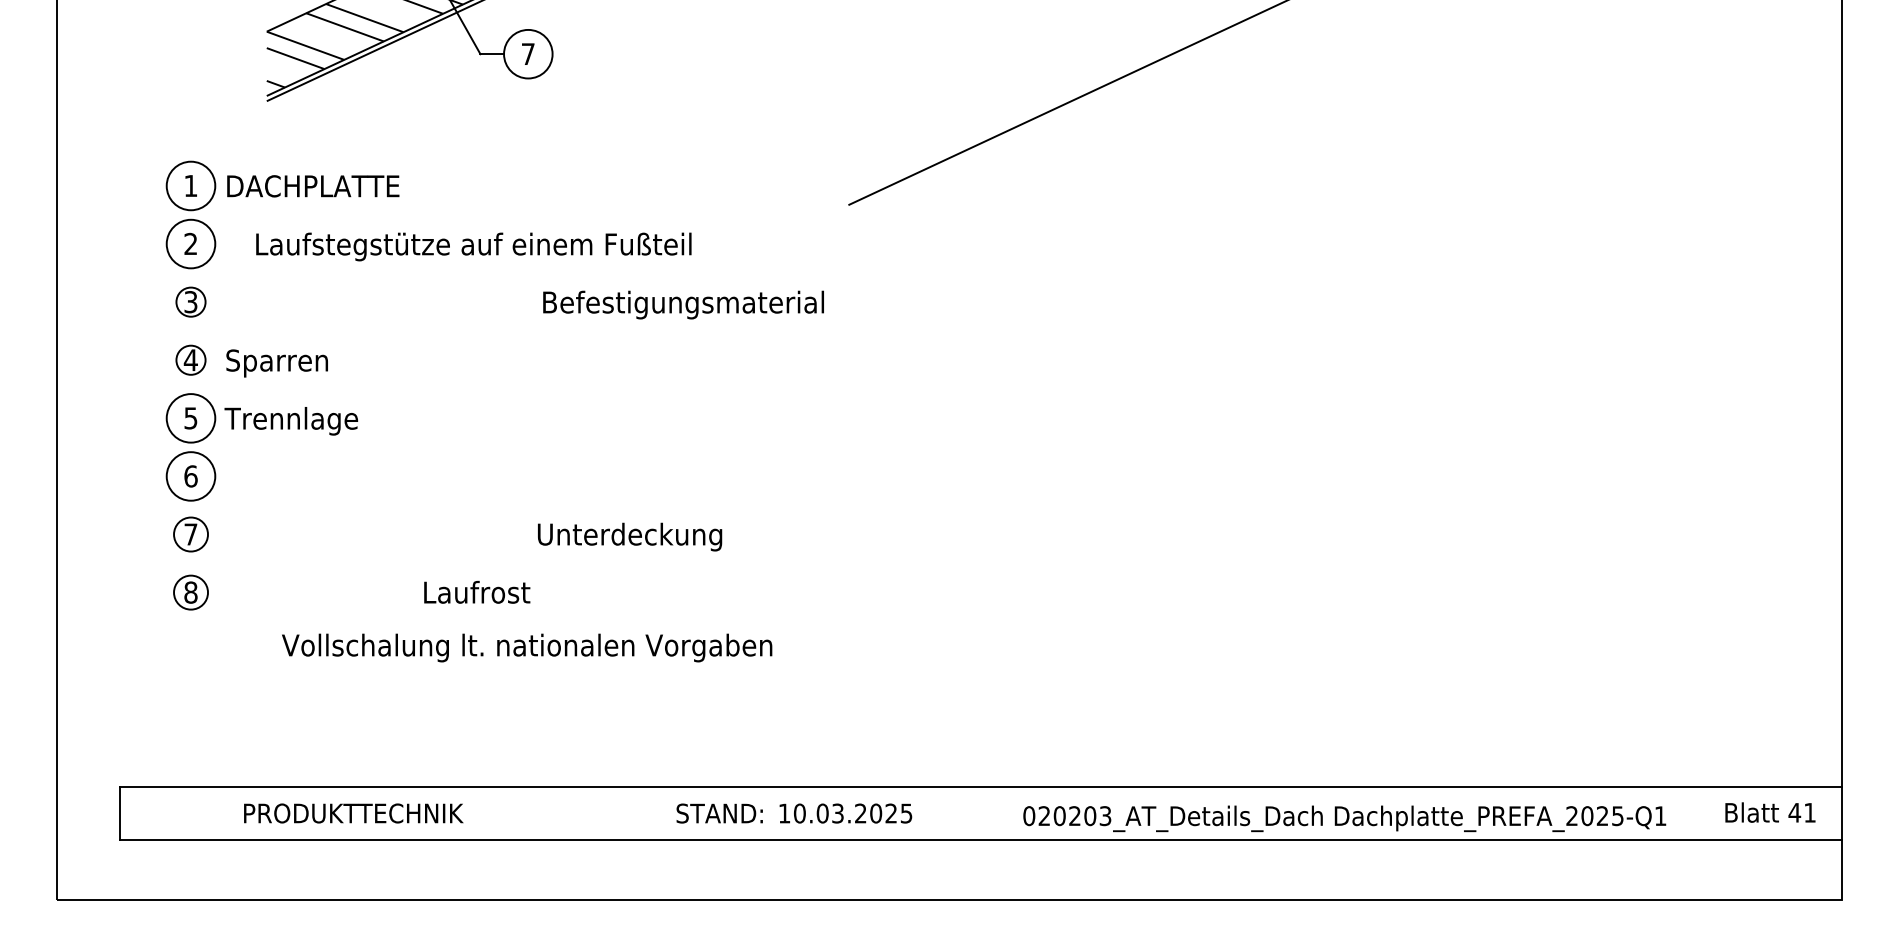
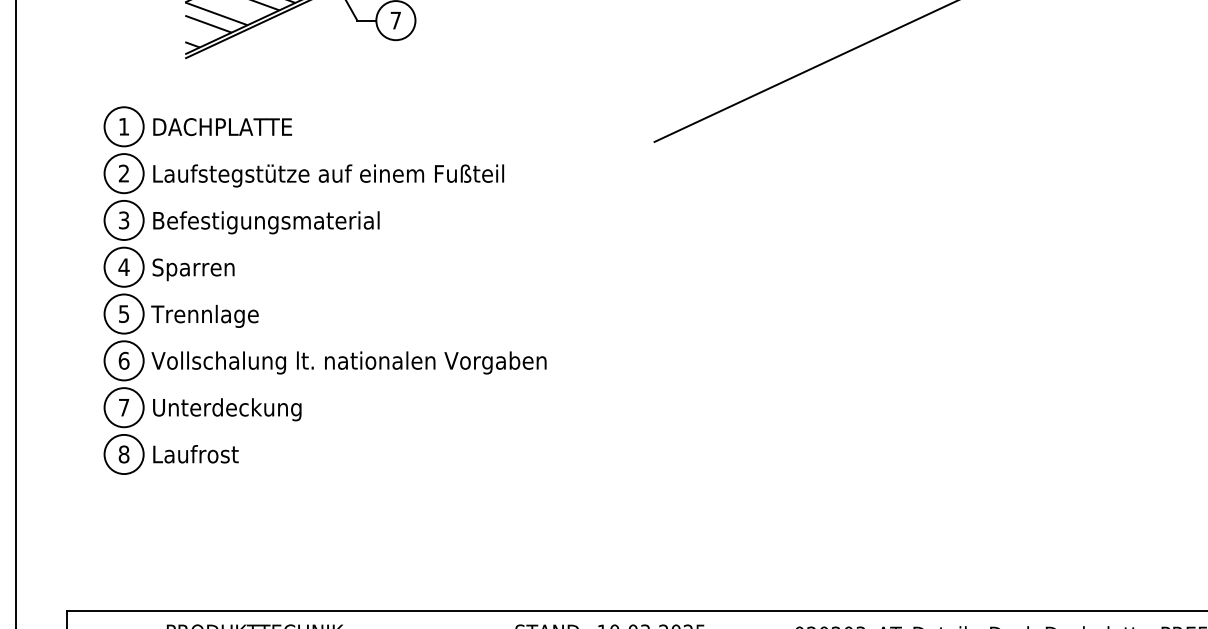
text: (473, 246) -> (328, 175), moved
circle: (190, 301) -> (123, 219), size x1.67
text: (683, 304) -> (266, 222), moved
circle: (190, 359) -> (123, 266), size x1.67
circle: (190, 534) -> (123, 407), size x1.43
text: (630, 536) -> (227, 409), moved
text: (477, 591) -> (196, 453), moved
circle: (190, 592) -> (123, 454), size x1.43
text: (527, 647) -> (349, 362), moved

